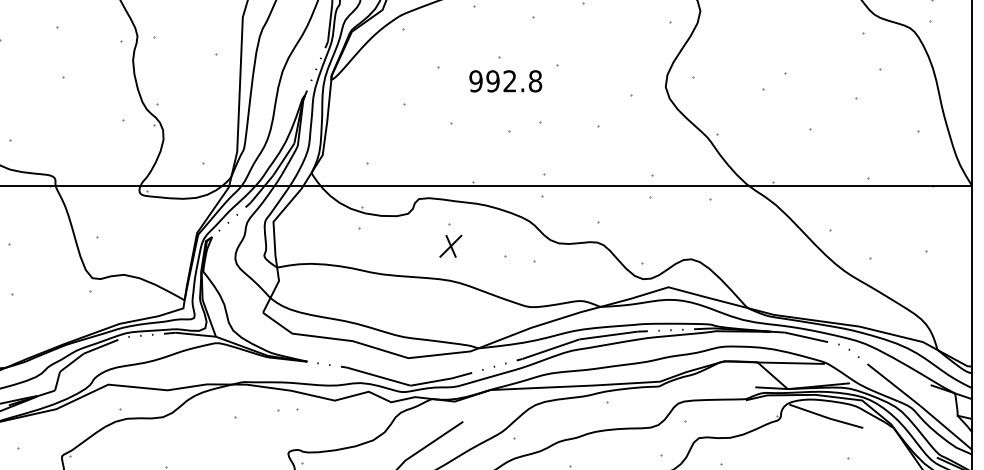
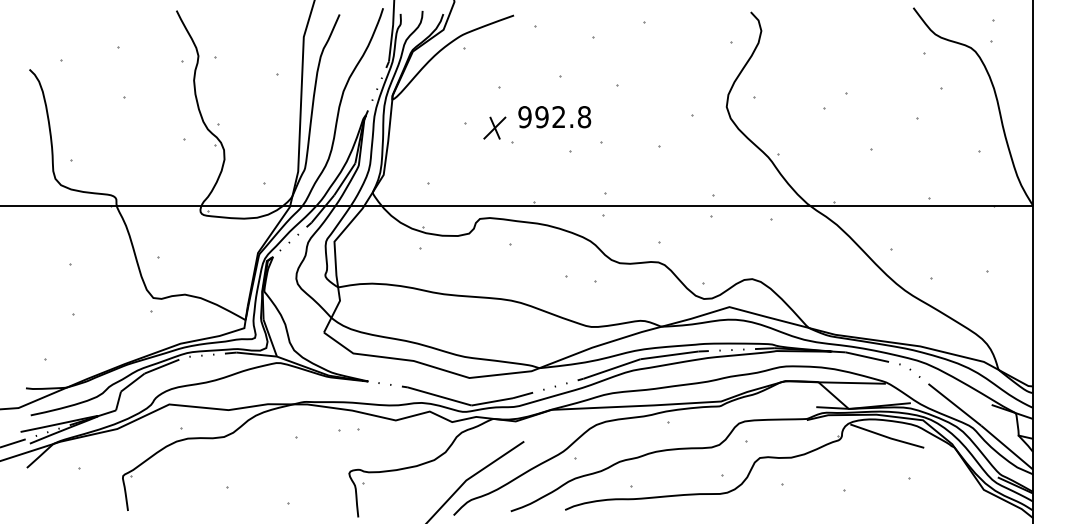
text: (505, 81) -> (554, 117), moved
part: (450, 245) -> (494, 127), moved

